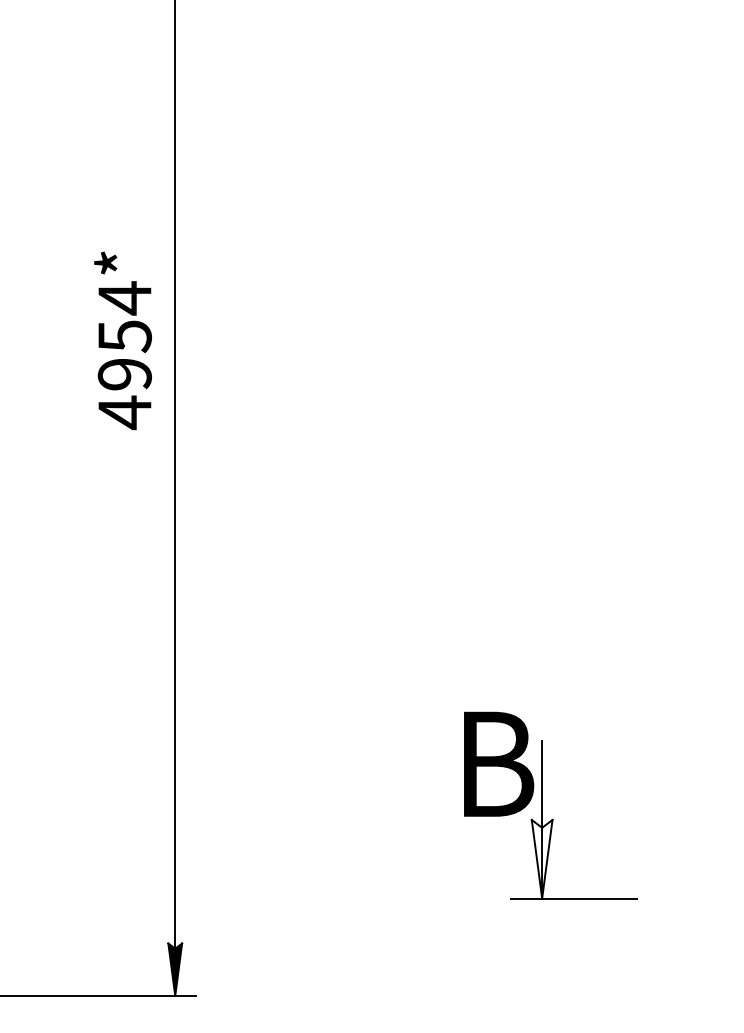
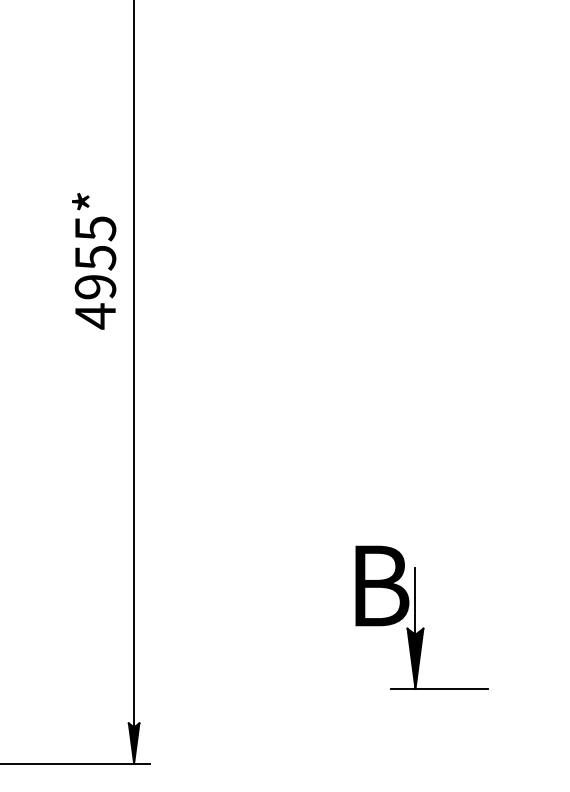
text: (124, 298) -> (95, 228), 4954* -> 4955*
fill: (541, 858) -> (414, 658), added

